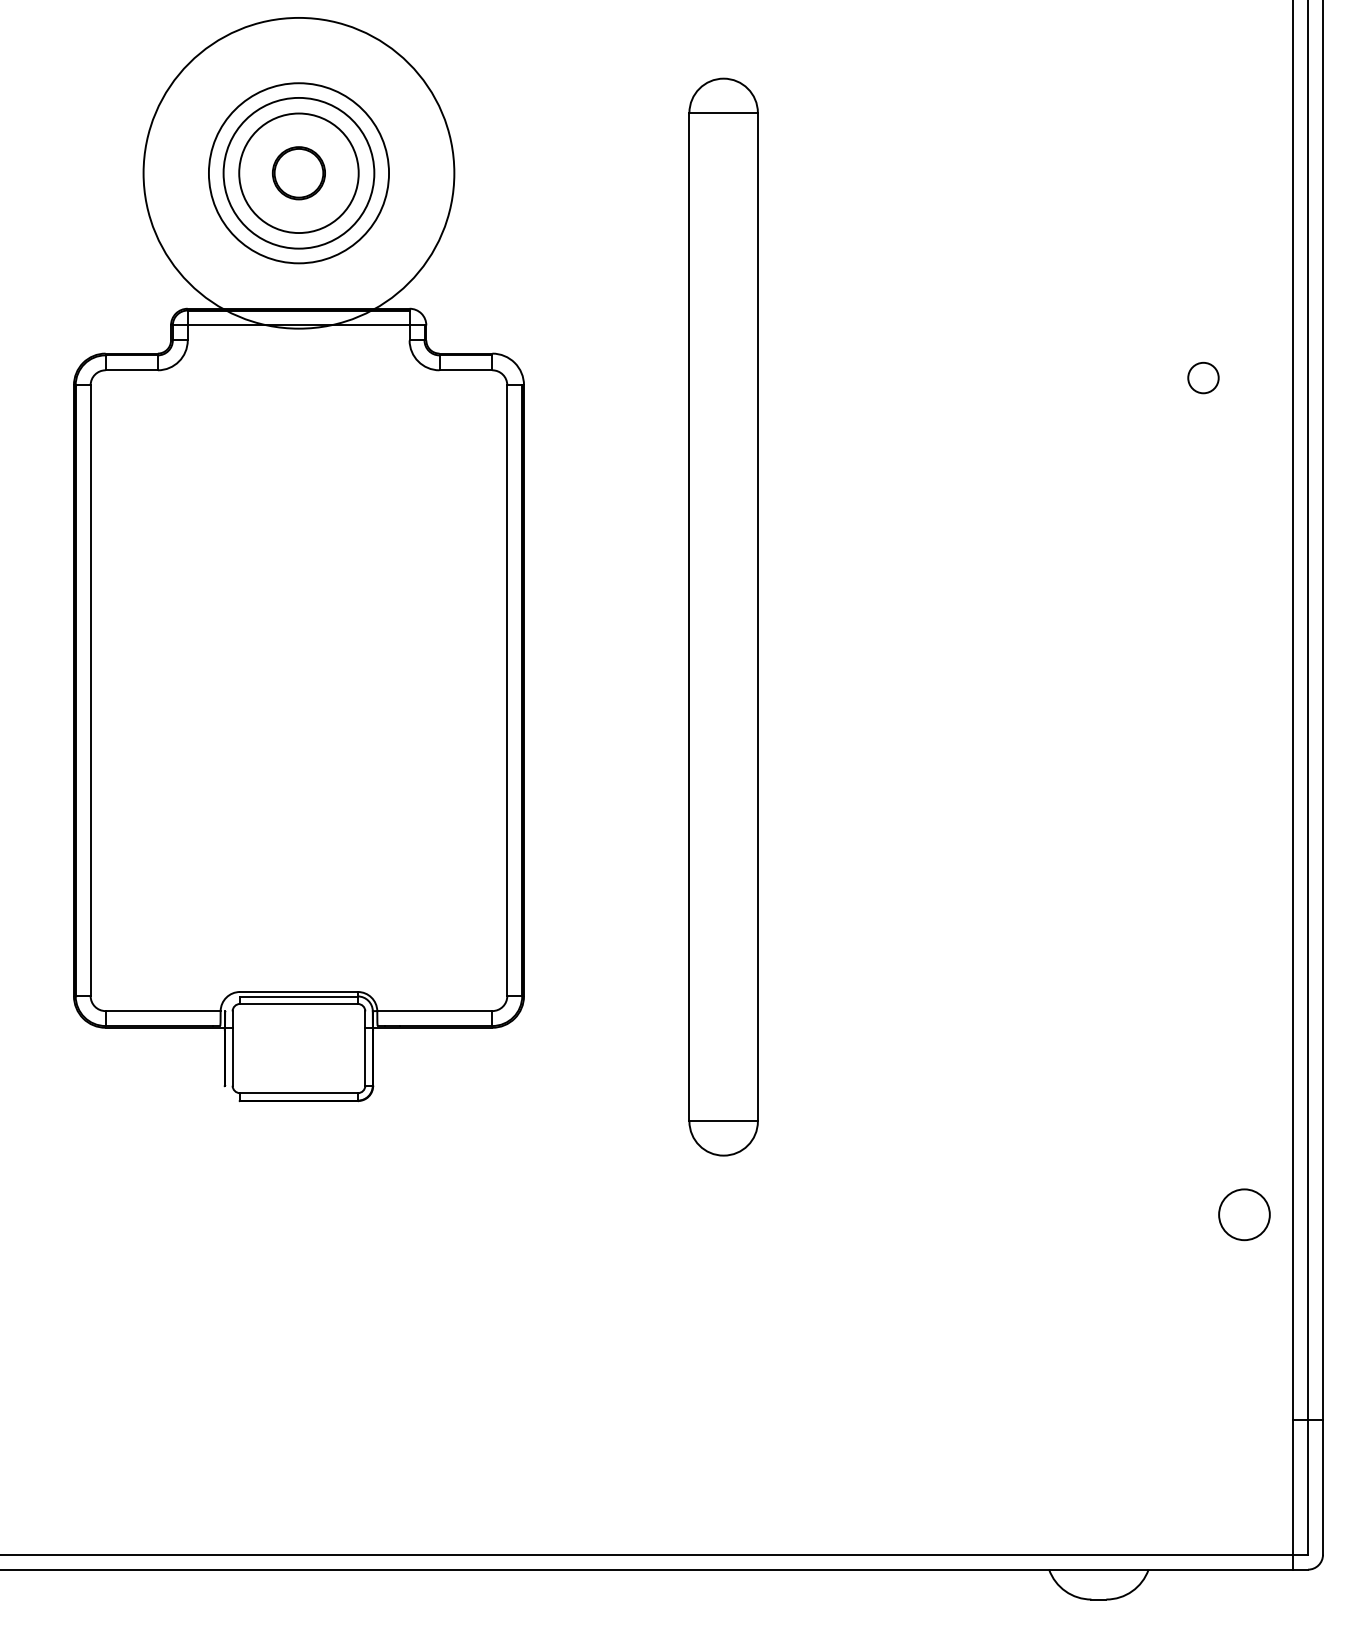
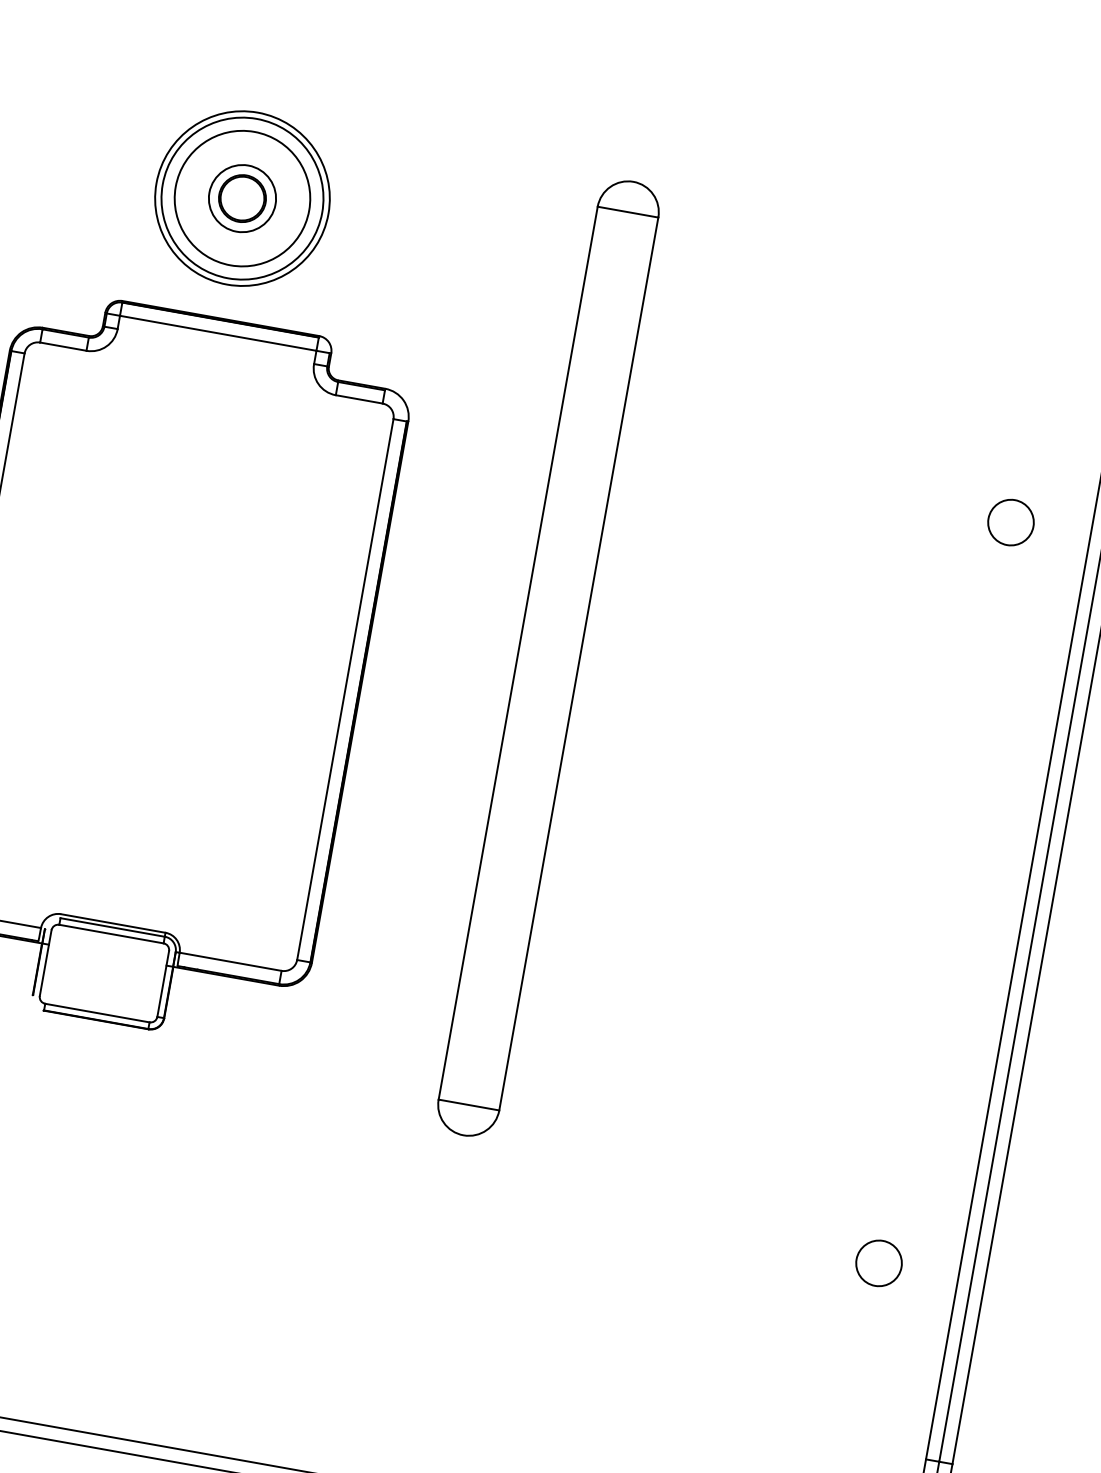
circle: (298, 172) -> (242, 197), size x0.62
circle: (298, 173) -> (242, 198), size x0.62
circle: (1203, 377) -> (1011, 522), size x1.67
circle: (1244, 1214) -> (879, 1263), moved

